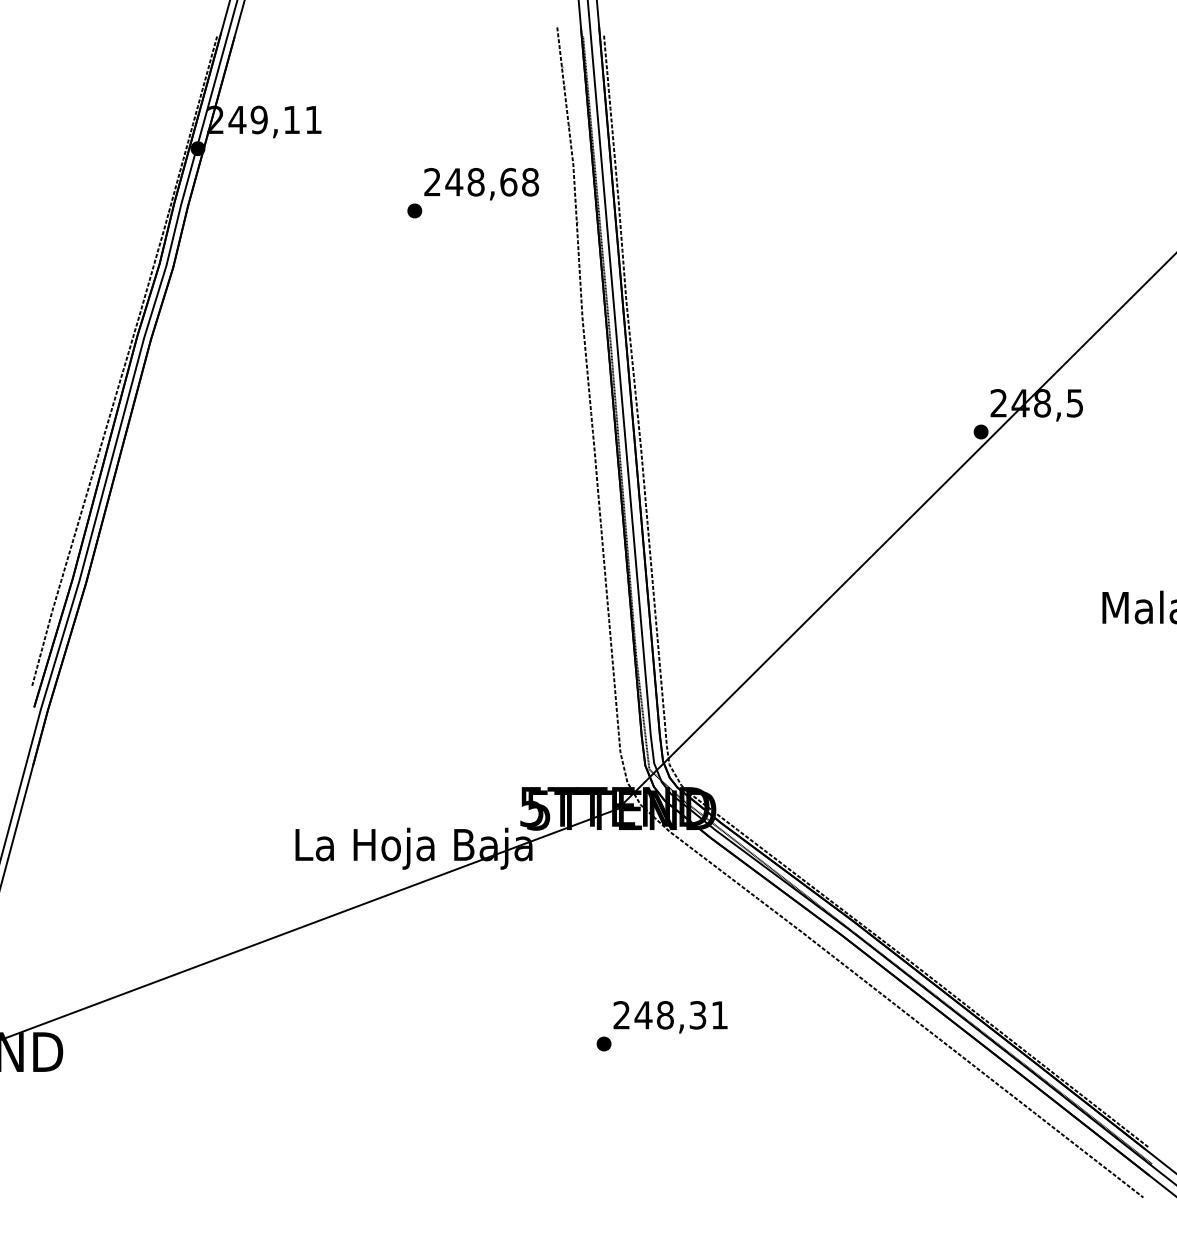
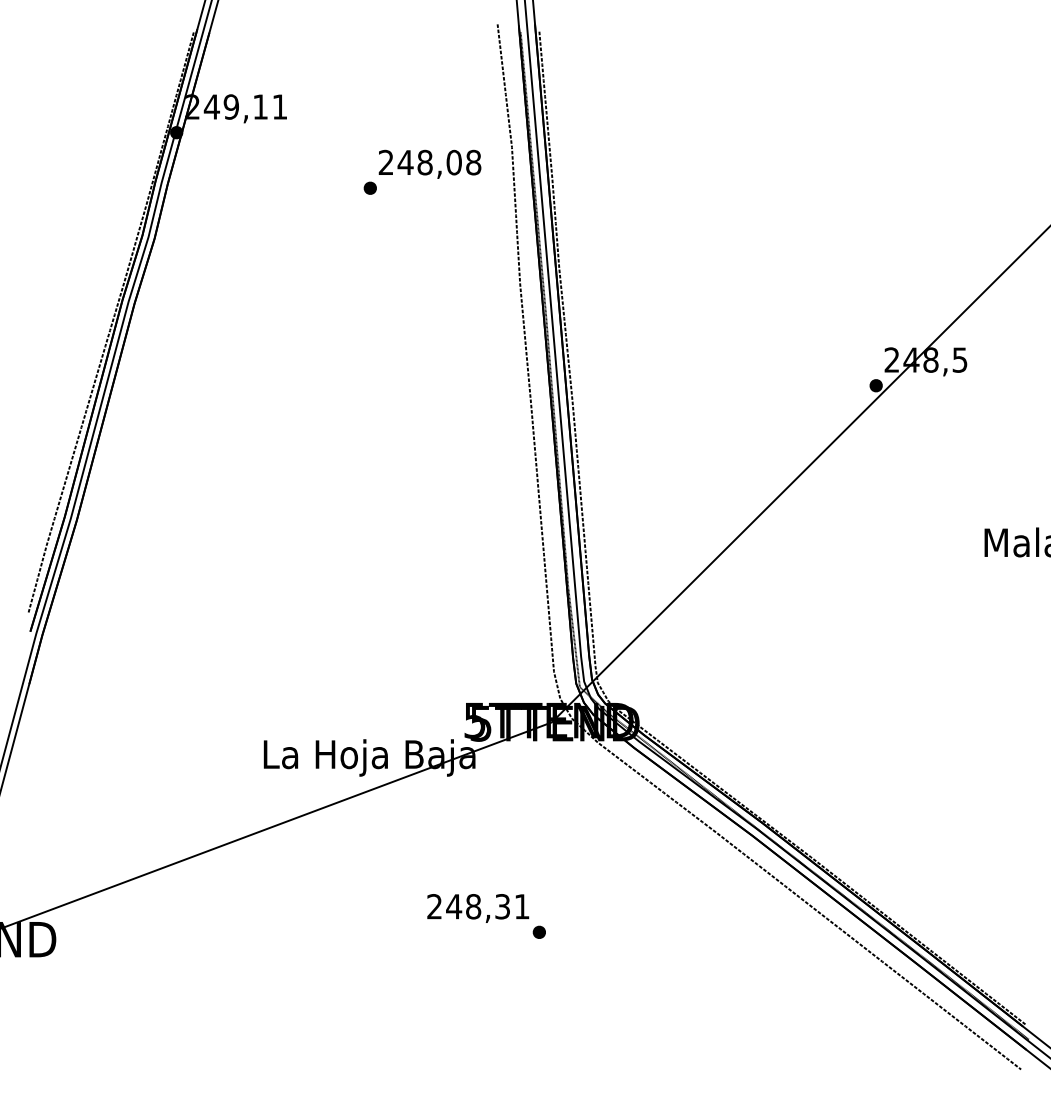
text: (508, 182) -> (454, 162), 248,68 -> 248,08
text: (670, 1017) -> (478, 908), moved

